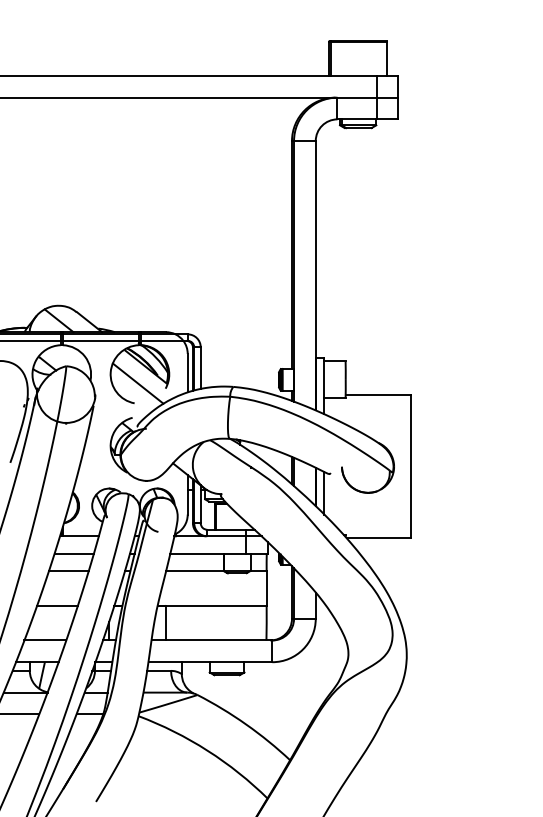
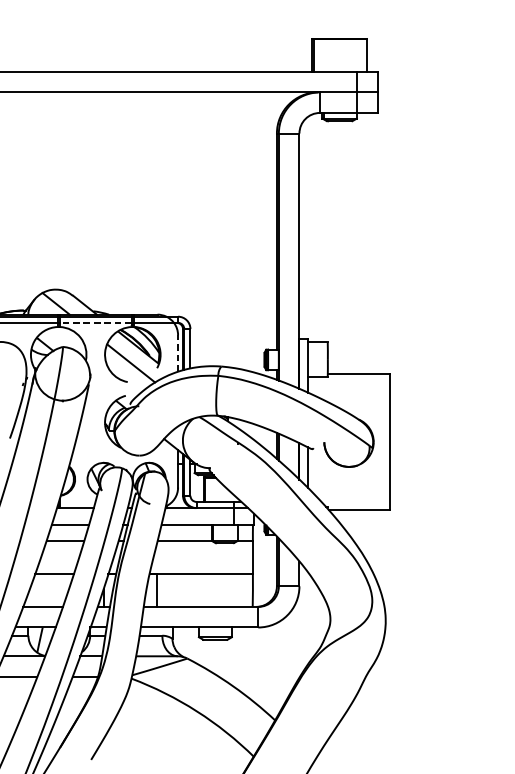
line: (100, 340) -> (95, 322), solid -> dashed
line: (187, 372) -> (177, 352), solid -> dashed

